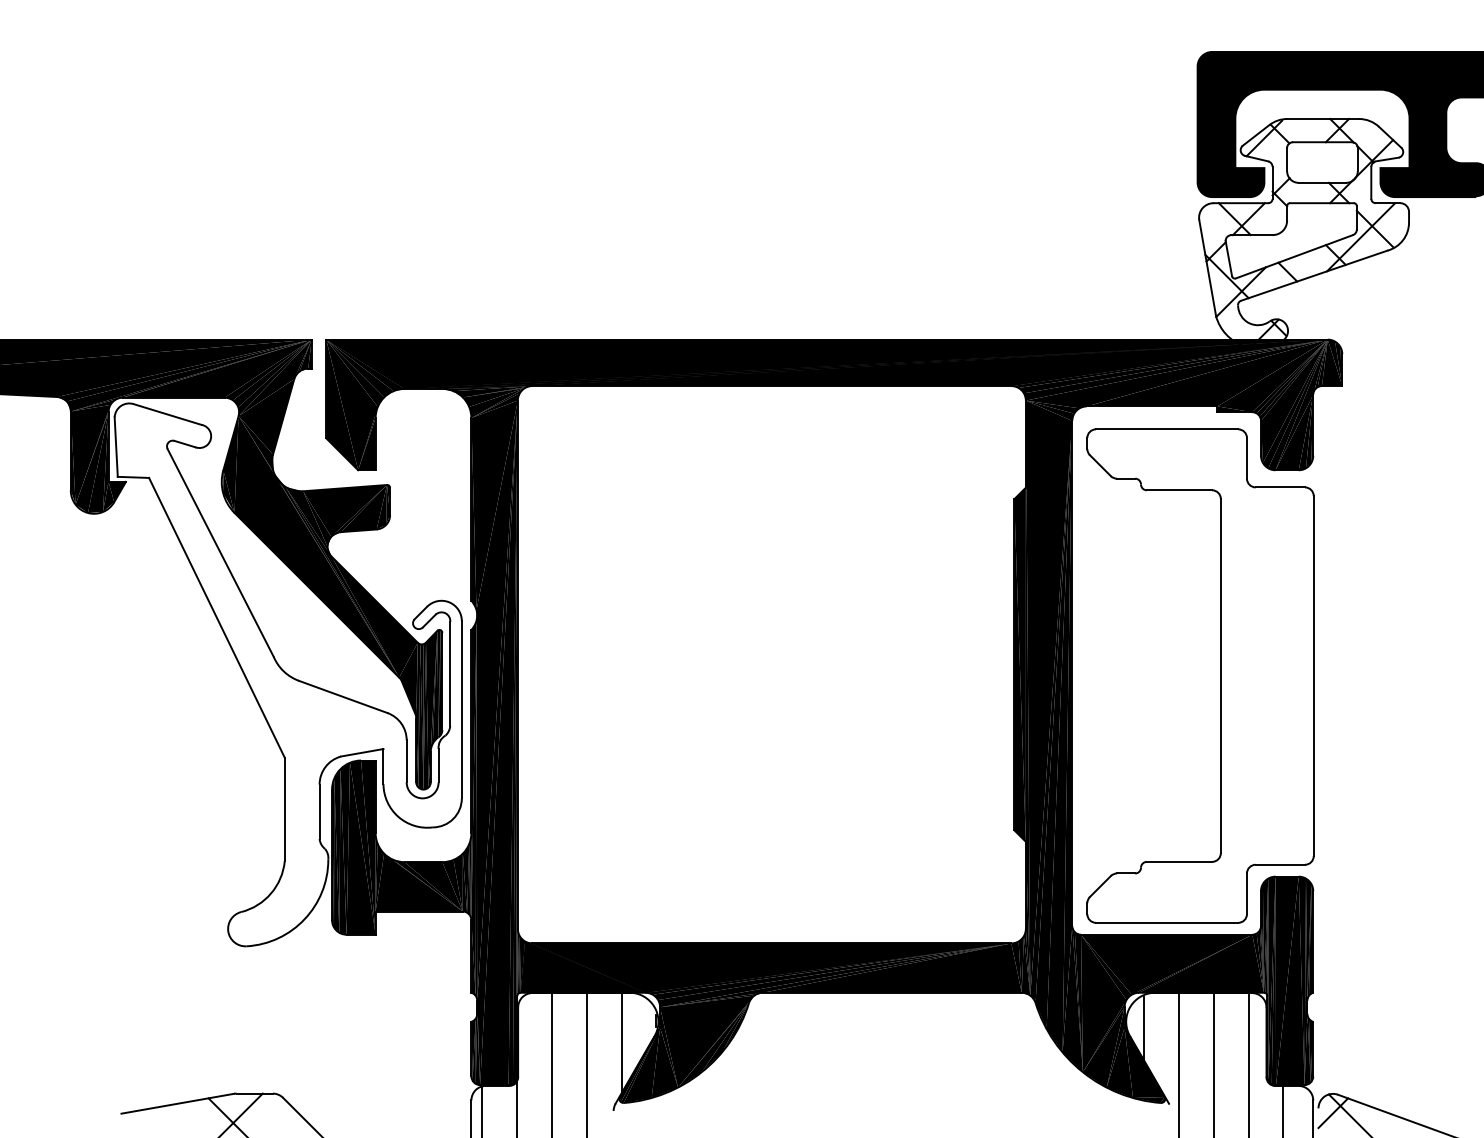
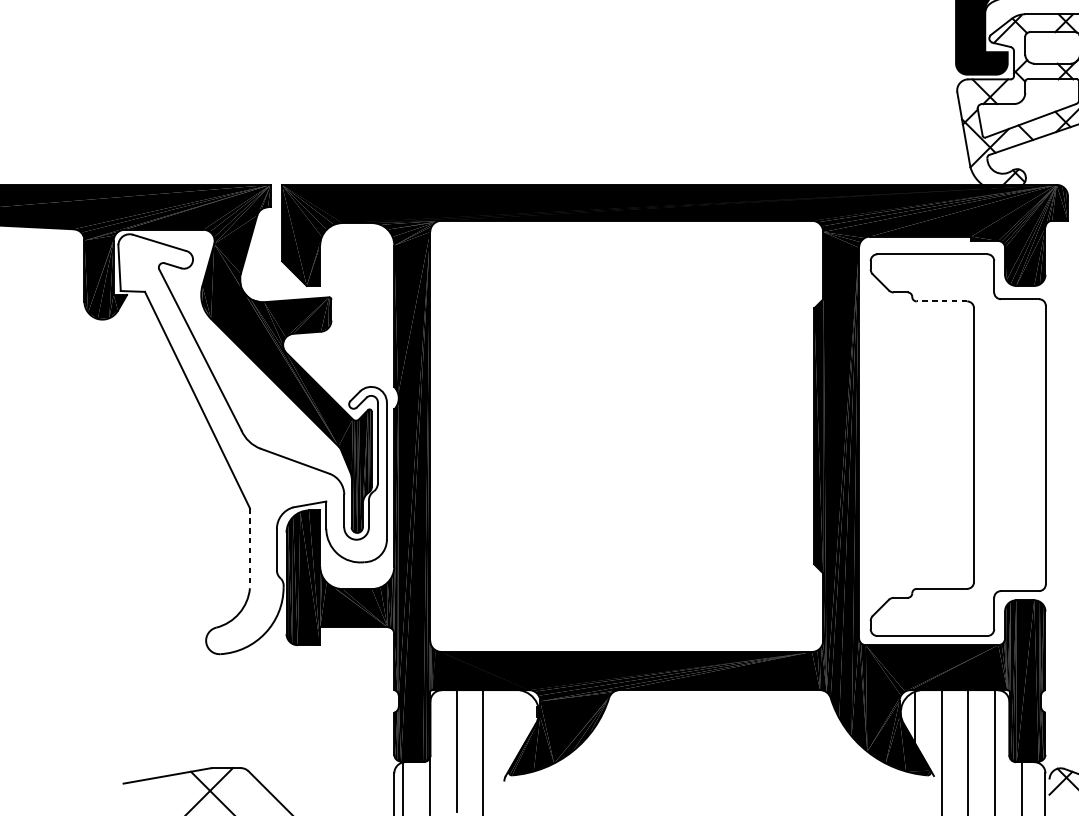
line: (1179, 490) -> (942, 301), solid -> dashed
line: (284, 809) -> (249, 548), solid -> dashed
line: (621, 1043) -> (510, 729), removed

